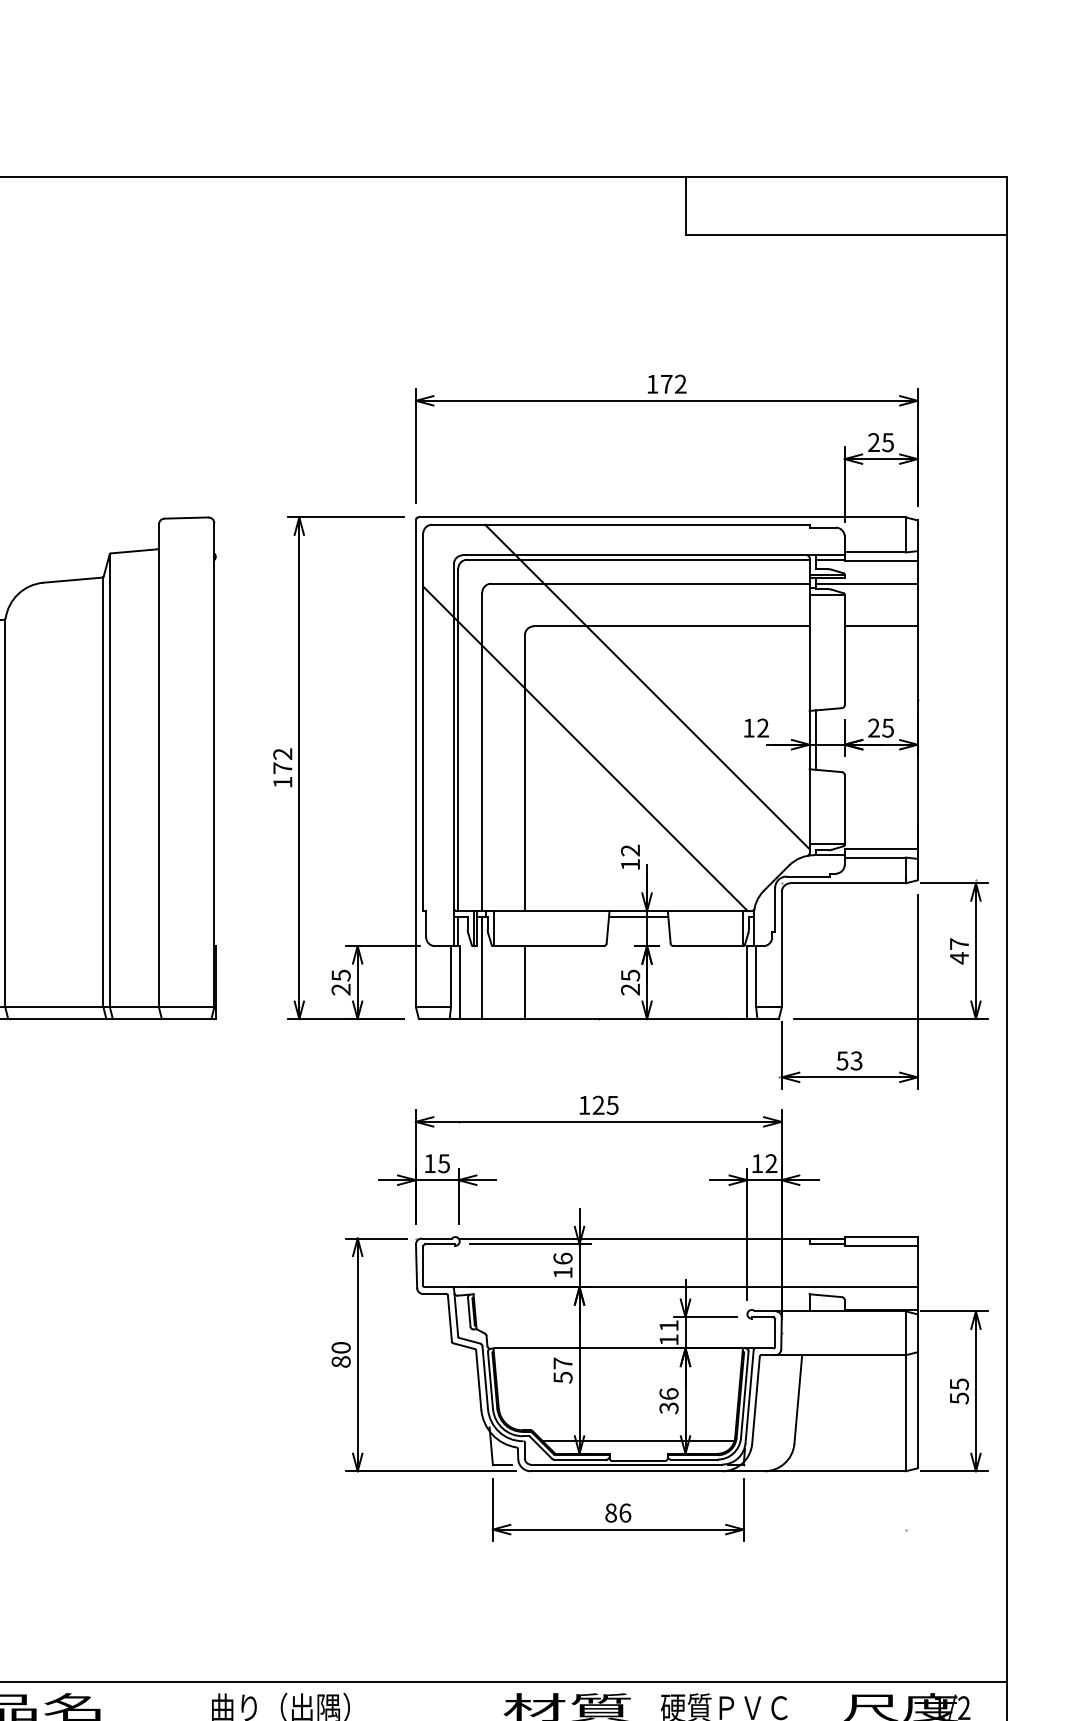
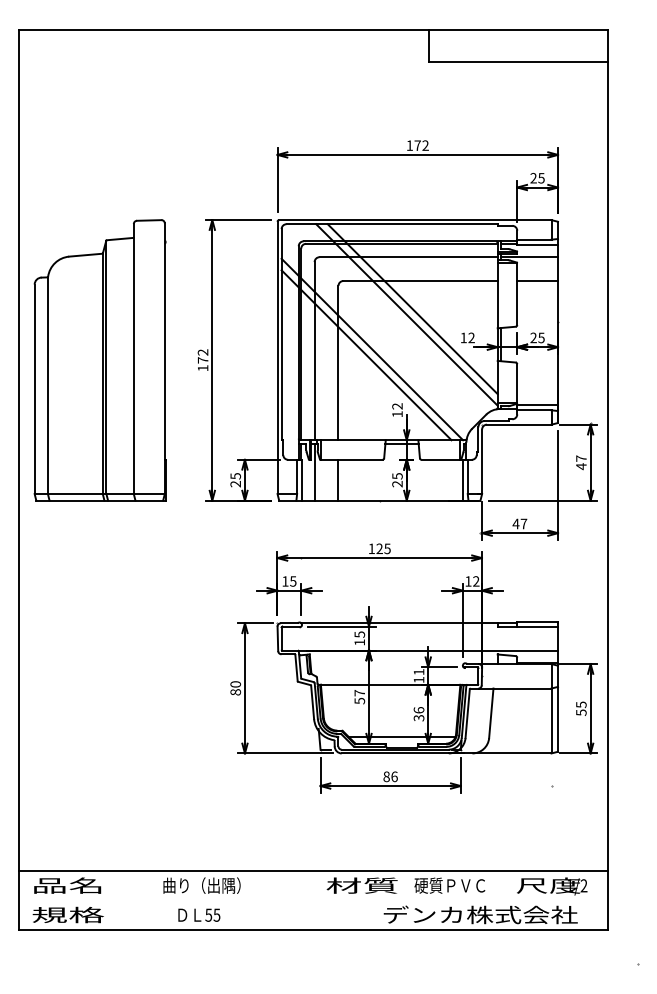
line: (657, 677) -> (412, 309), added
line: (575, 759) -> (366, 355), added
text: (848, 1060) -> (519, 523), 53 -> 47
text: (562, 1258) -> (359, 634), 16 -> 15

